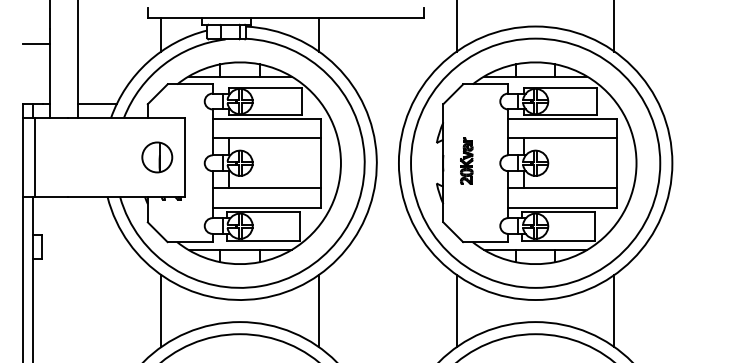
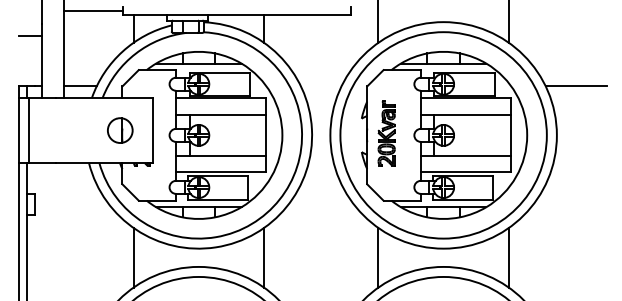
line: (112, 12) -> (93, 10), added
line: (696, 104) -> (576, 86), added
part: (157, 157) -> (120, 130), moved
part: (466, 160) -> (386, 133), size x1.67

